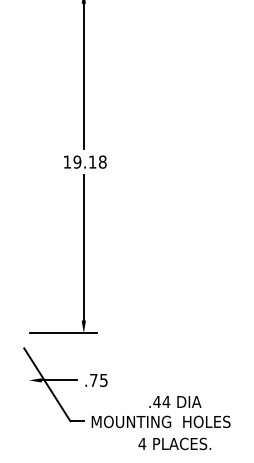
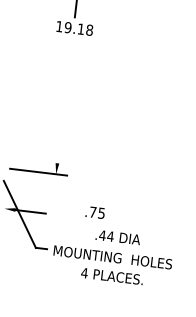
line: (83, 247) -> (64, 101), removed
text: (96, 380) -> (95, 212), moved
text: (175, 401) -> (118, 237), moved
text: (174, 443) -> (112, 276), moved

